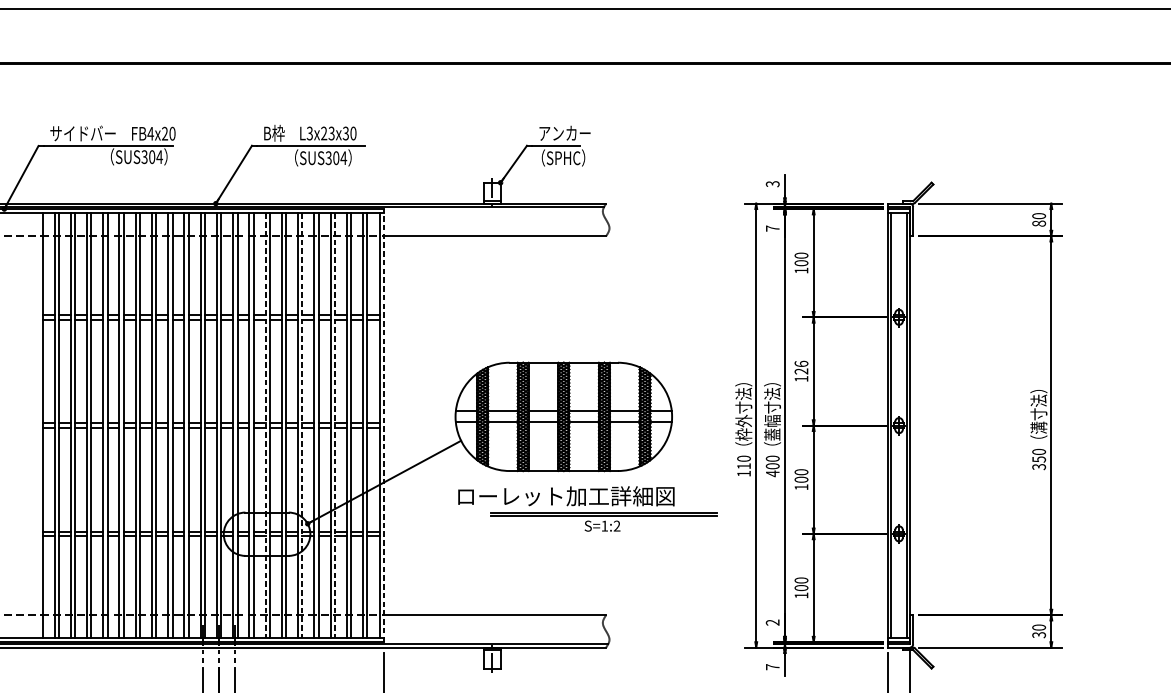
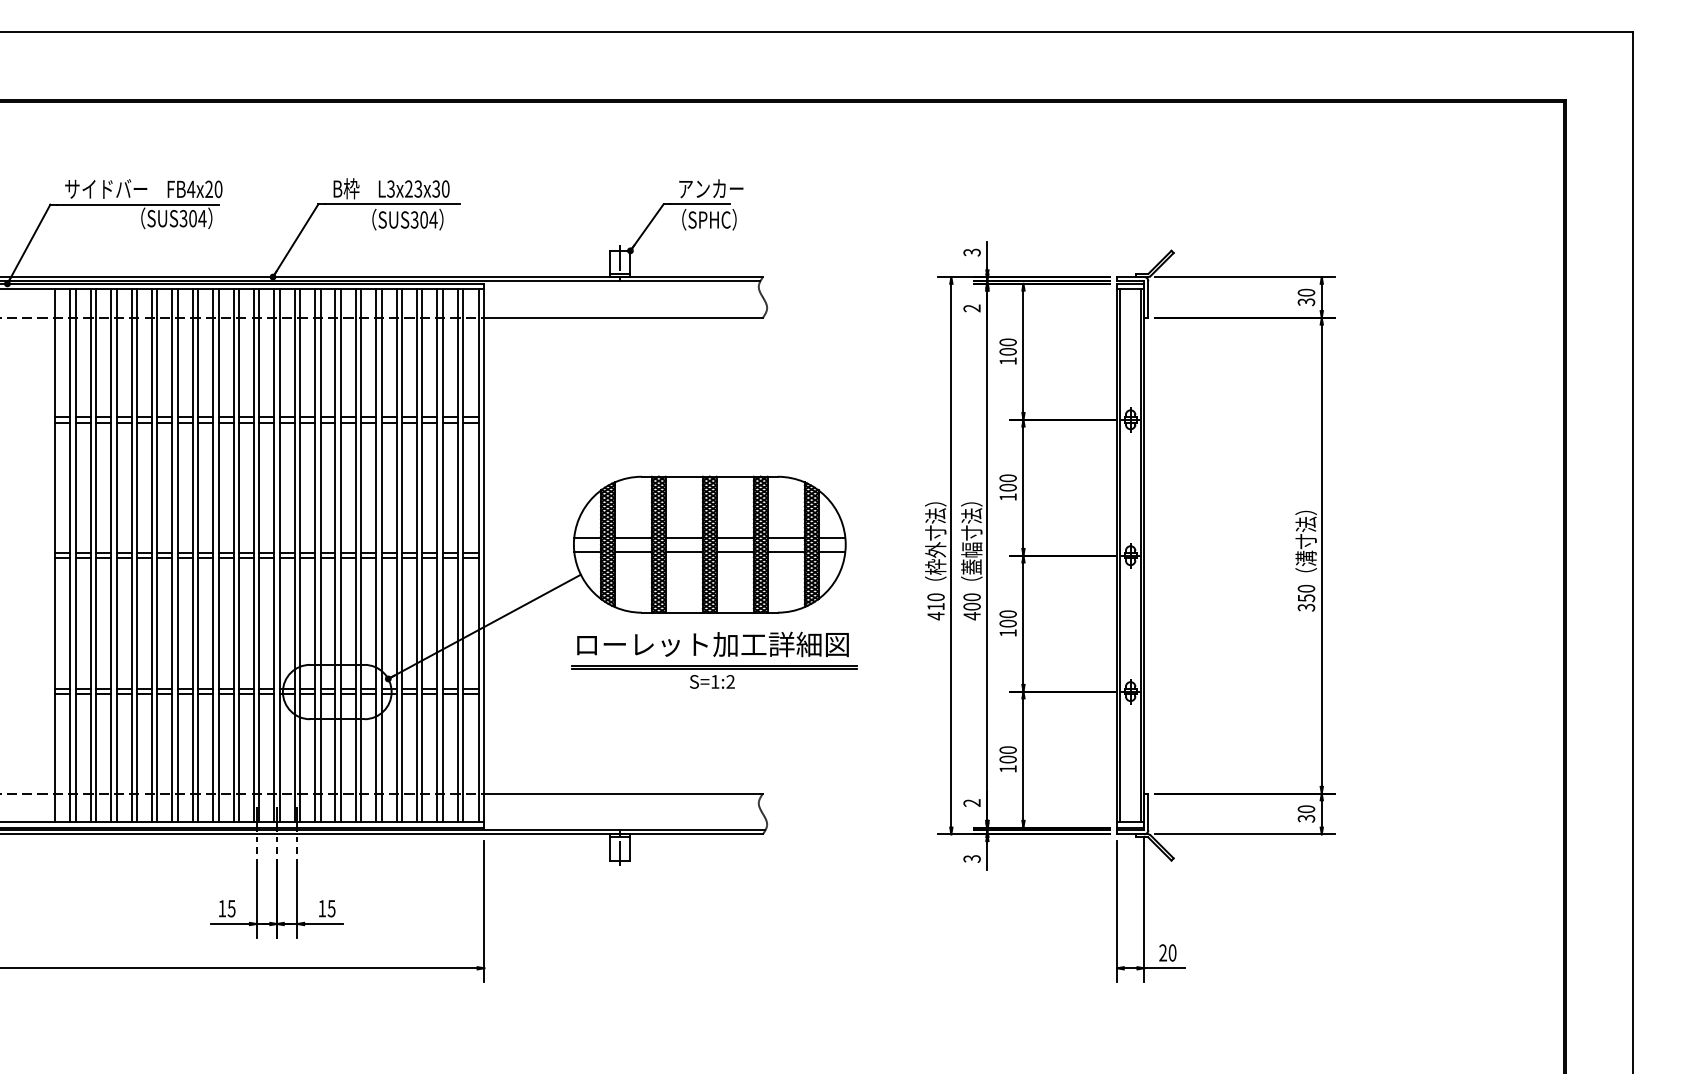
text: (1038, 223) -> (1305, 302), 80 -> 30
text: (772, 228) -> (971, 308), 7 -> 2
text: (800, 367) -> (1007, 482), 126 -> 100
line: (384, 425) -> (484, 555), dashed -> solid
line: (265, 426) -> (335, 556), dashed -> solid
line: (302, 426) -> (381, 556), dashed -> solid
line: (334, 426) -> (422, 556), dashed -> solid
text: (743, 474) -> (935, 616), 110 -> 410
part: (604, 521) -> (714, 676), moved
text: (772, 666) -> (971, 858), 7 -> 3

